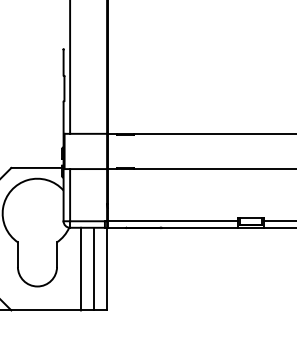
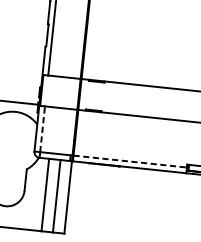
line: (70, 194) -> (43, 128), solid -> dashed
line: (172, 221) -> (129, 161), solid -> dashed

